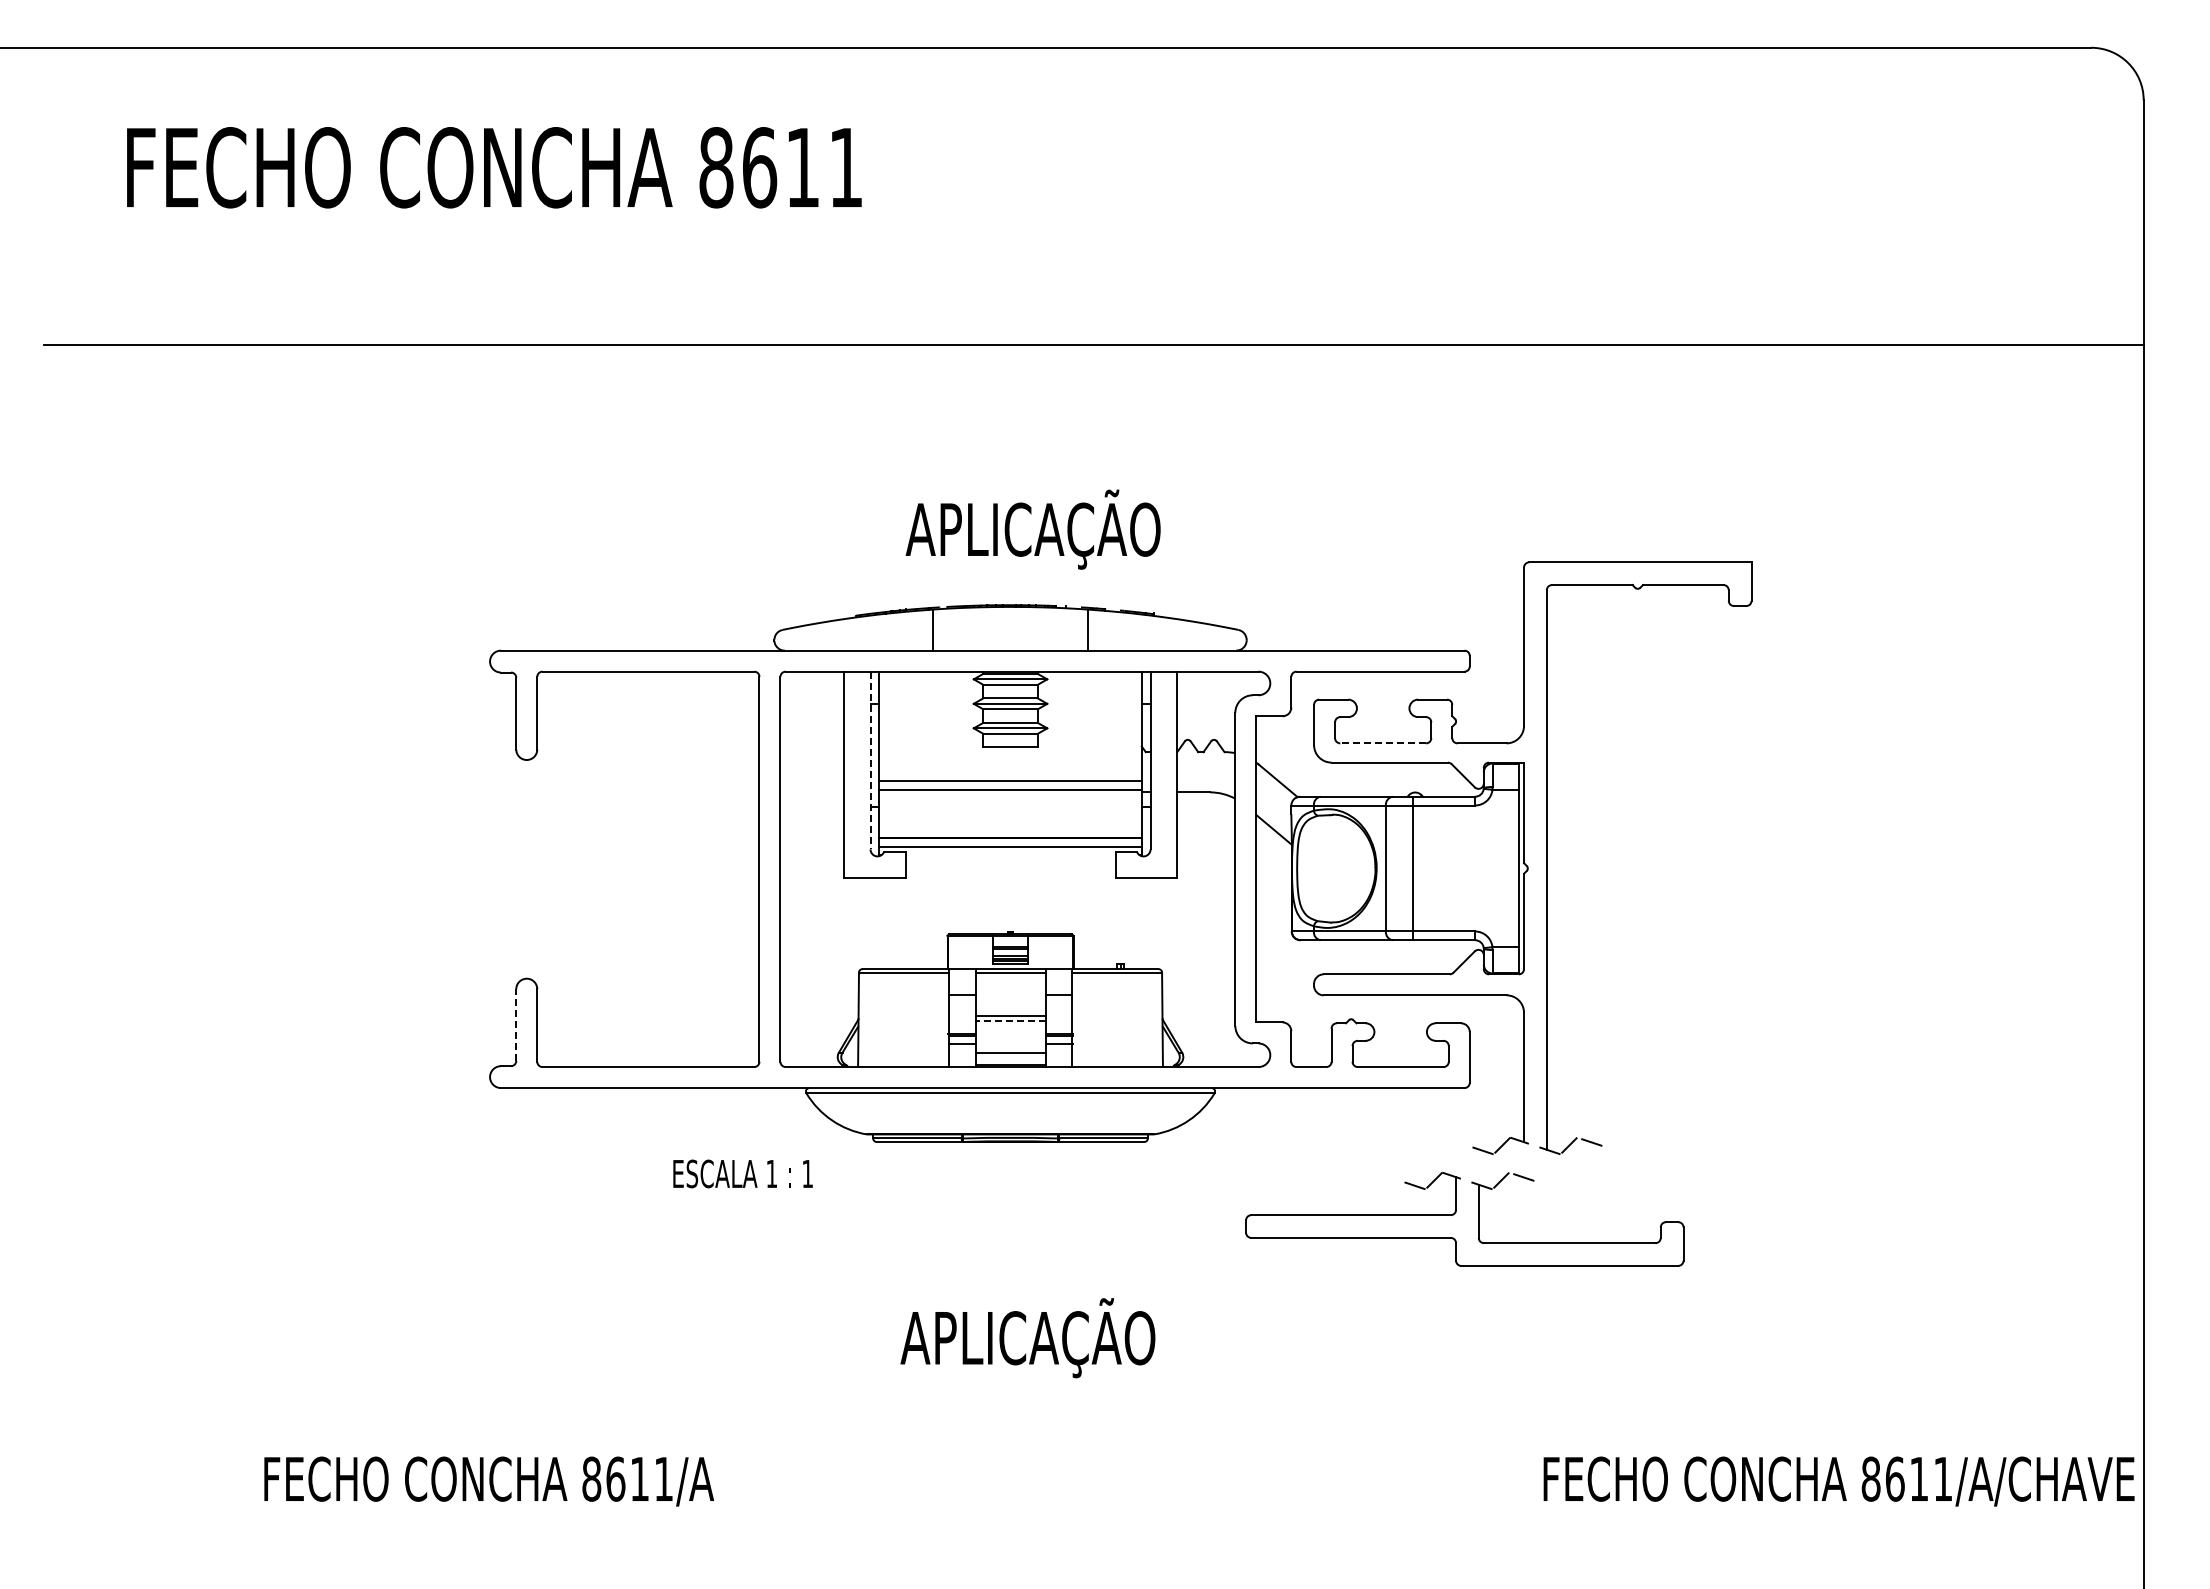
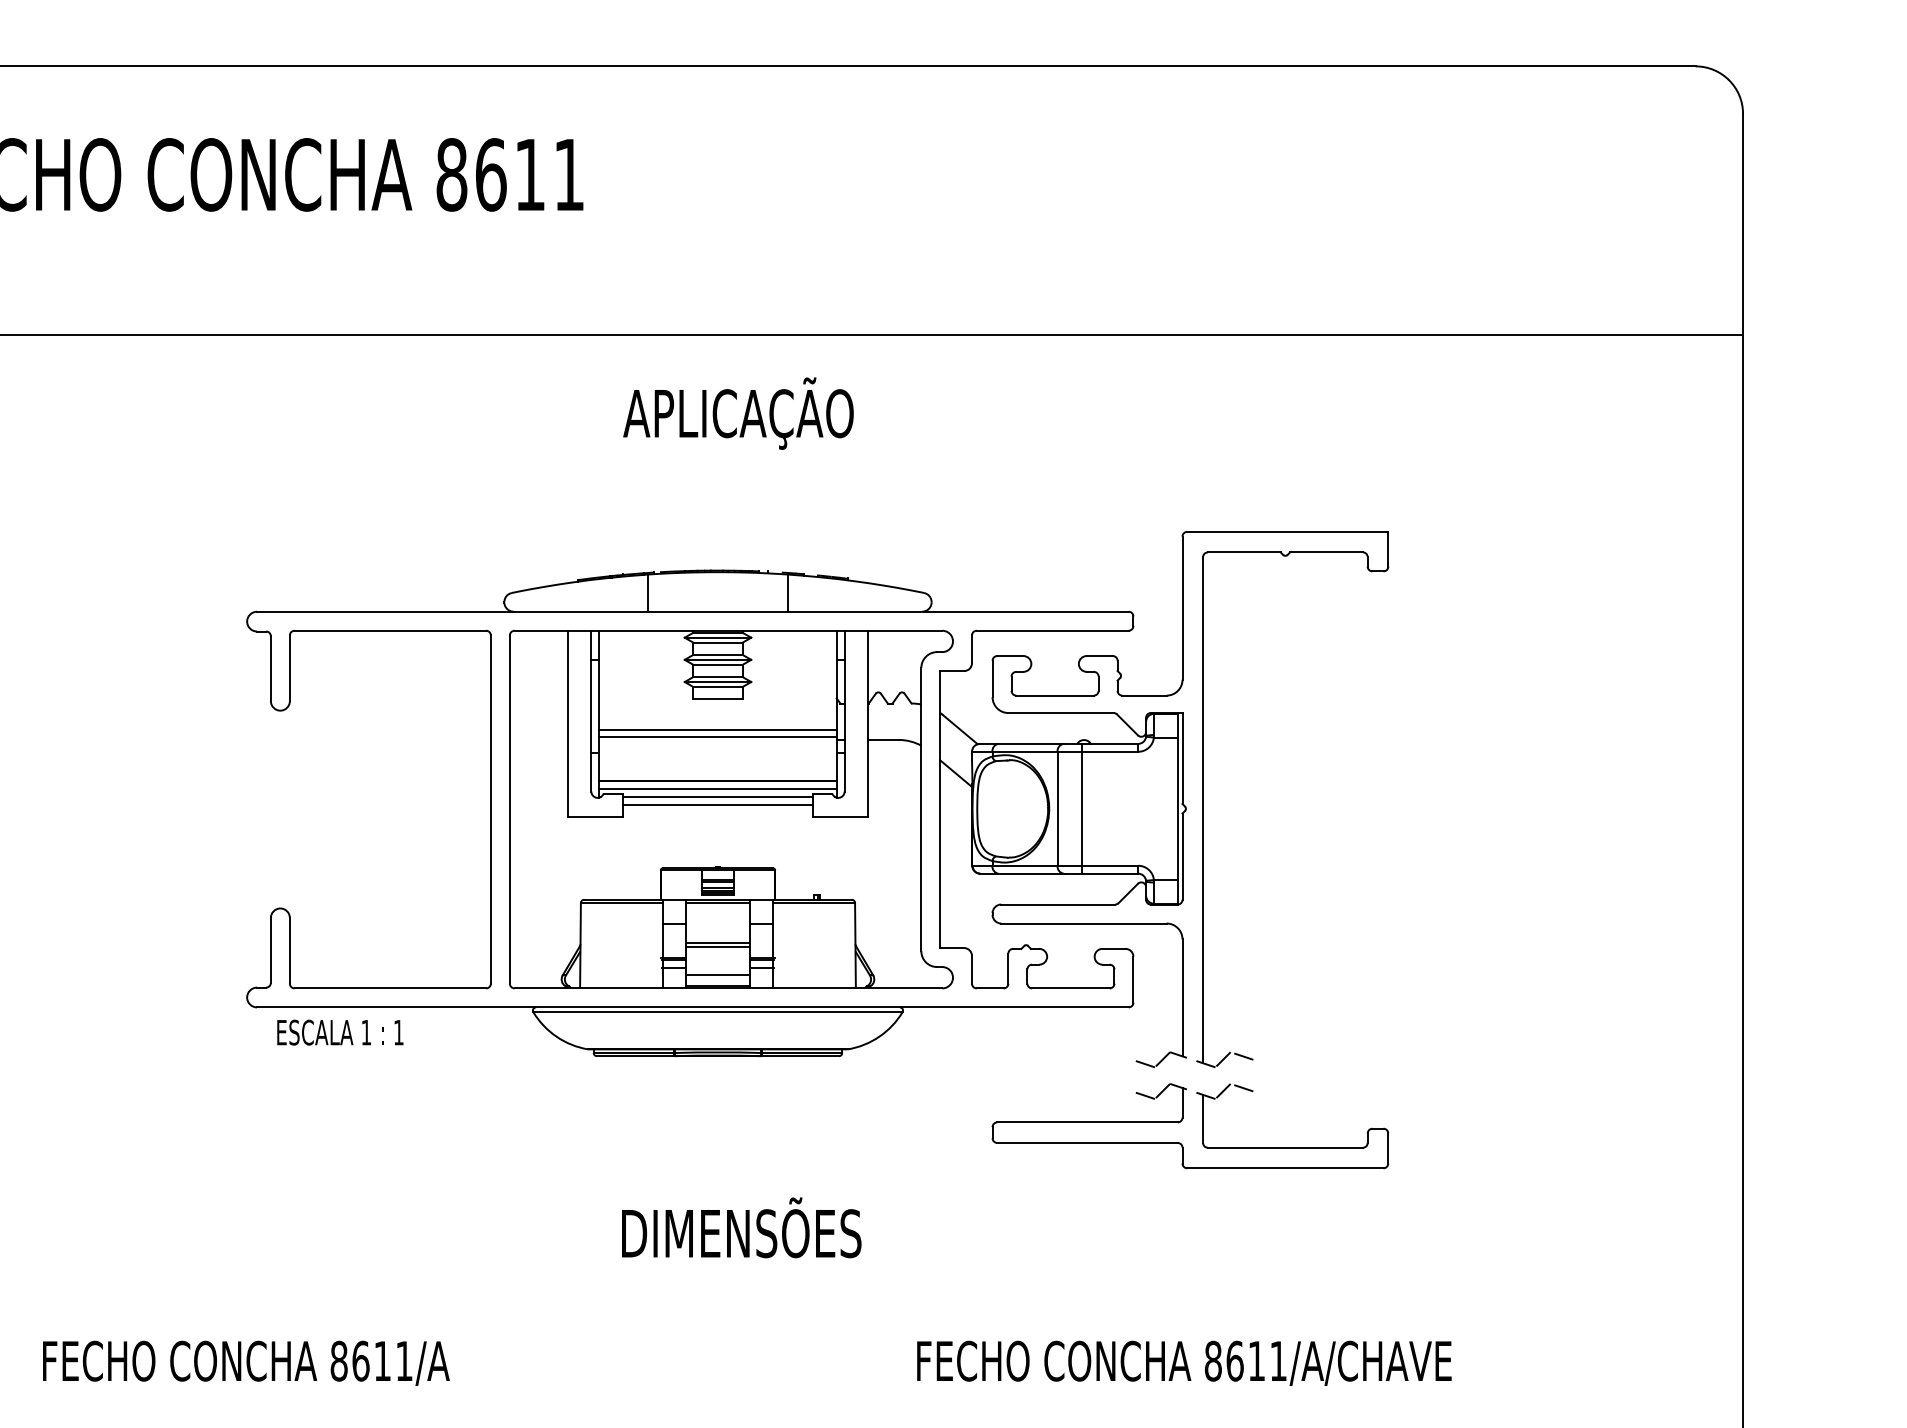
text: (1032, 529) -> (737, 413), moved
line: (1383, 743) -> (1055, 695), dashed -> solid
line: (870, 760) -> (591, 711), dashed -> solid
line: (1010, 855) -> (717, 797), added
line: (1010, 864) -> (717, 805), added
line: (1010, 1020) -> (717, 946), dashed -> solid
line: (516, 1025) -> (271, 950), dashed -> solid
text: (742, 1173) -> (339, 1032), moved
part: (1456, 1212) -> (1182, 1119), moved
text: (1034, 1338) -> (739, 1233), APLICAÇÃO -> DIMENSÕES
text: (1838, 1481) -> (1183, 1363), moved

